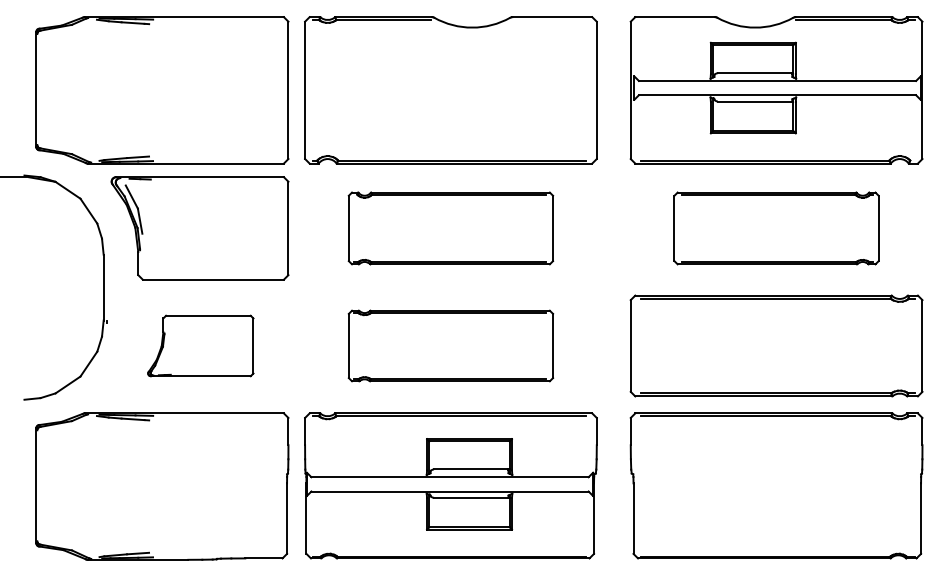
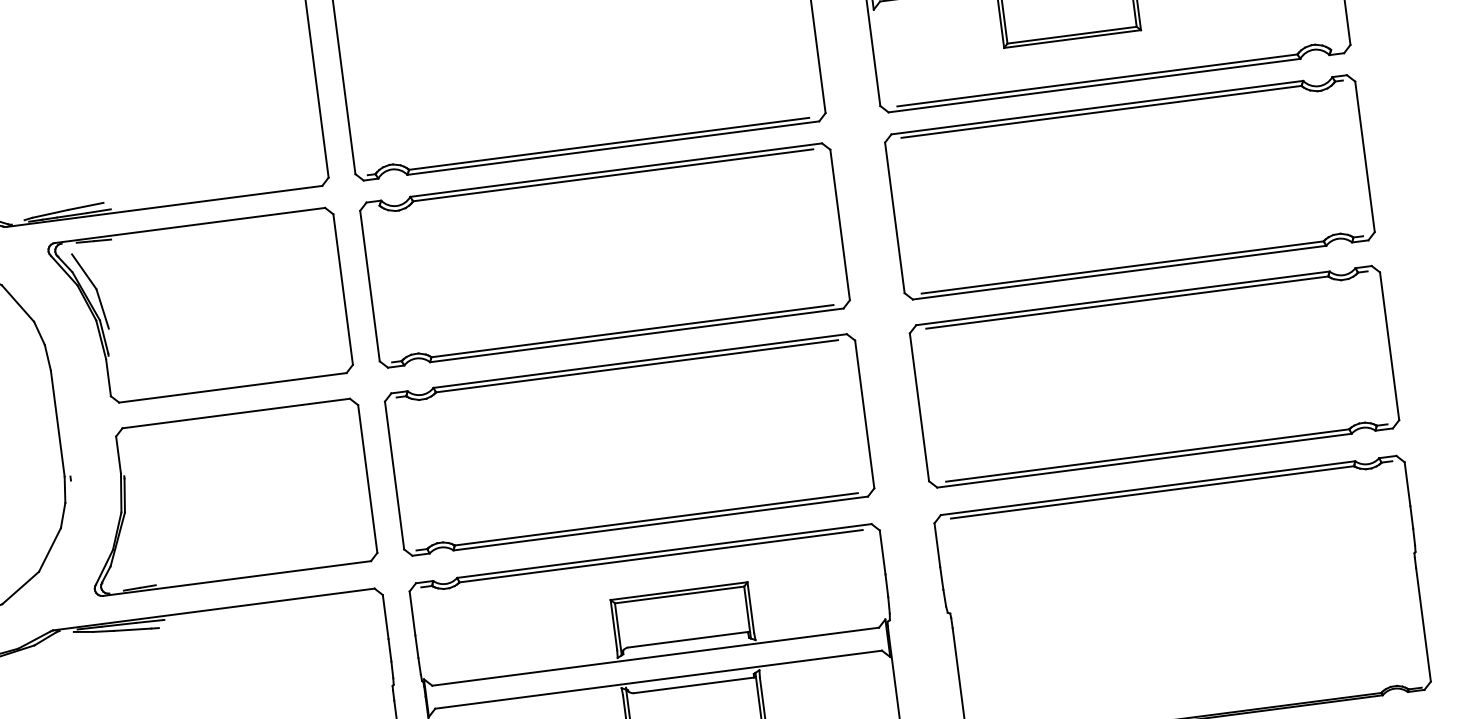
part: (450, 228) -> (604, 255), size x1.43
part: (776, 228) -> (1129, 187), size x1.43
part: (200, 345) -> (225, 496), size x1.67
part: (450, 345) -> (628, 444), size x1.43

